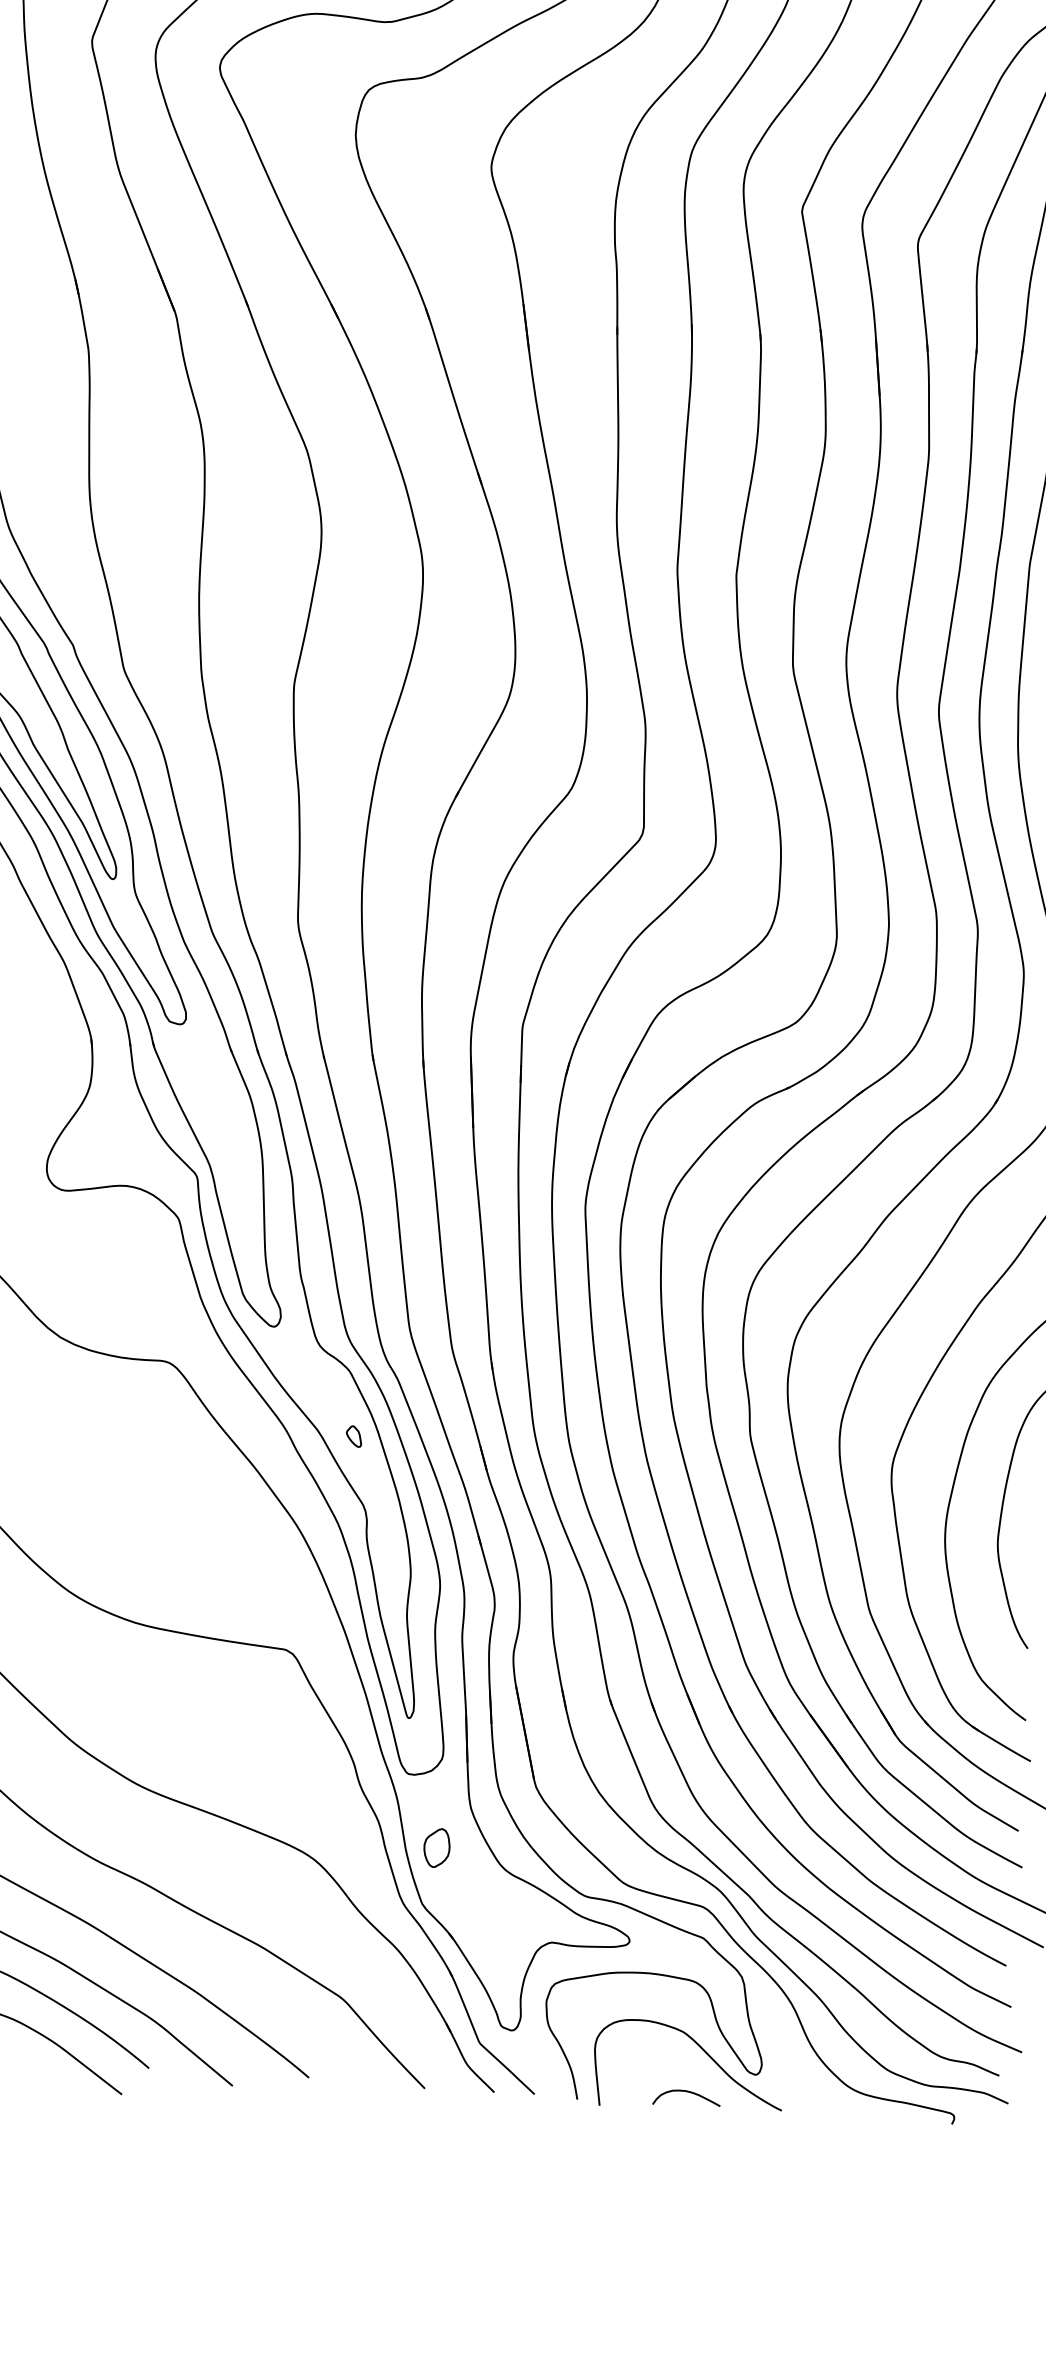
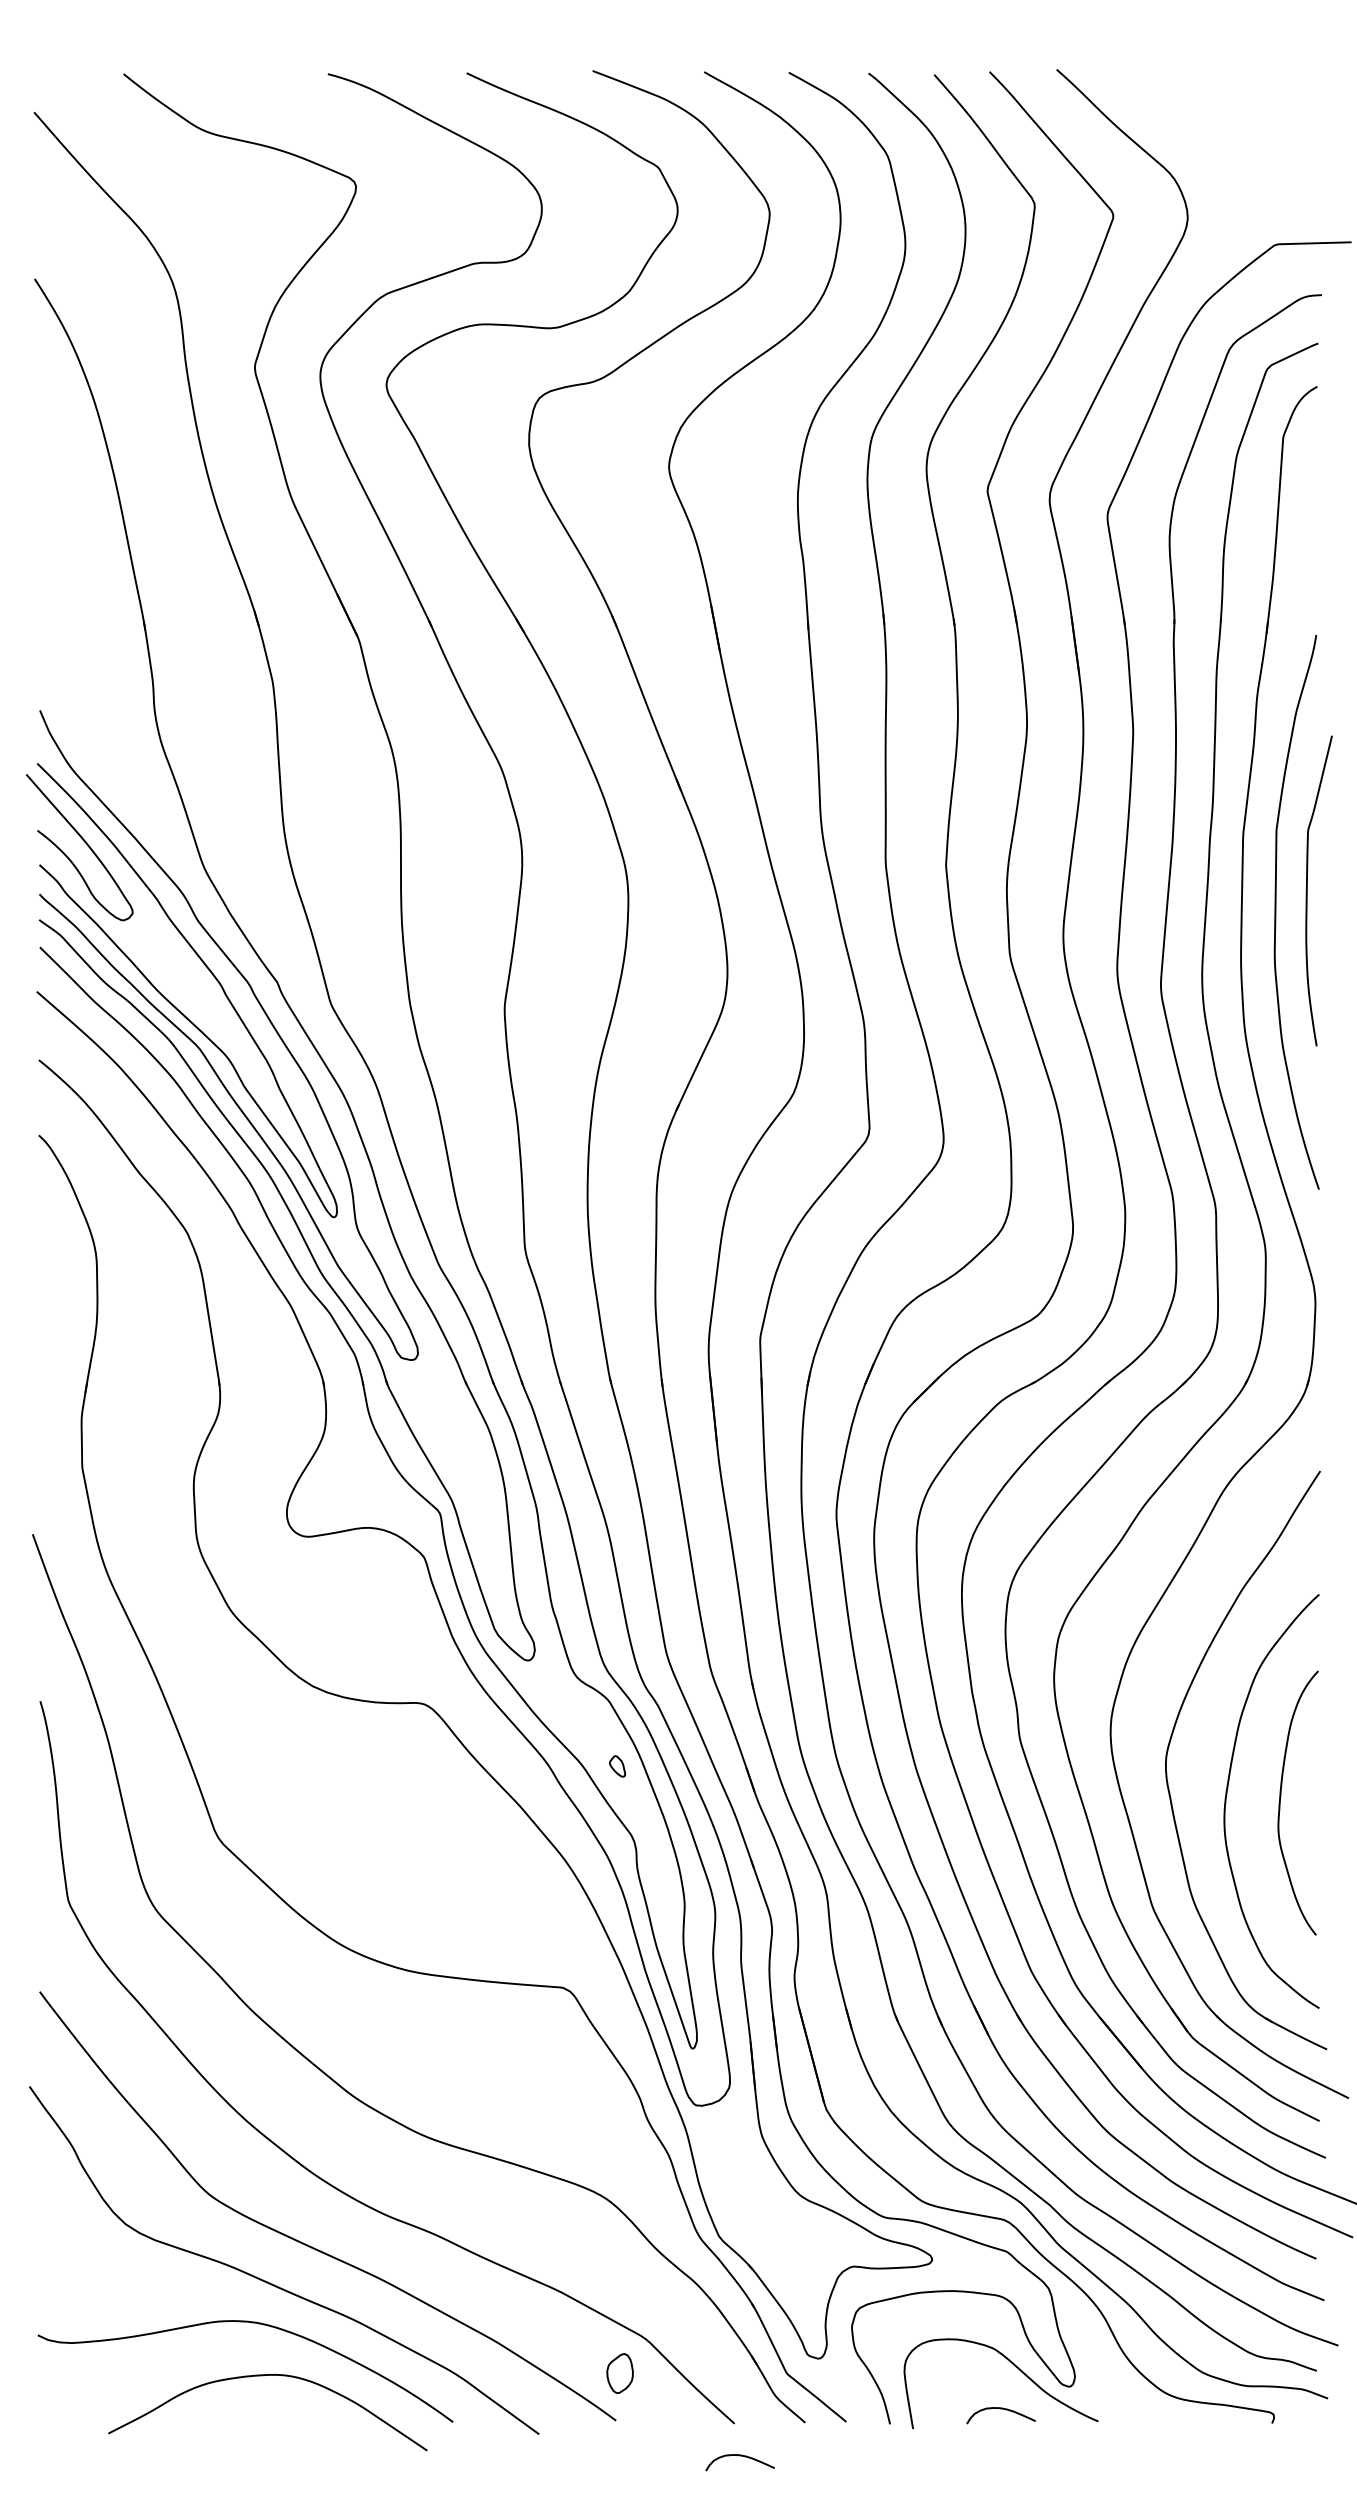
part: (436, 1847) -> (619, 2373), moved
curve: (427, 2121) -> (739, 2456), added

